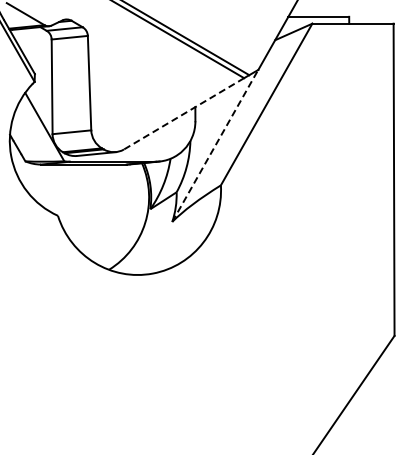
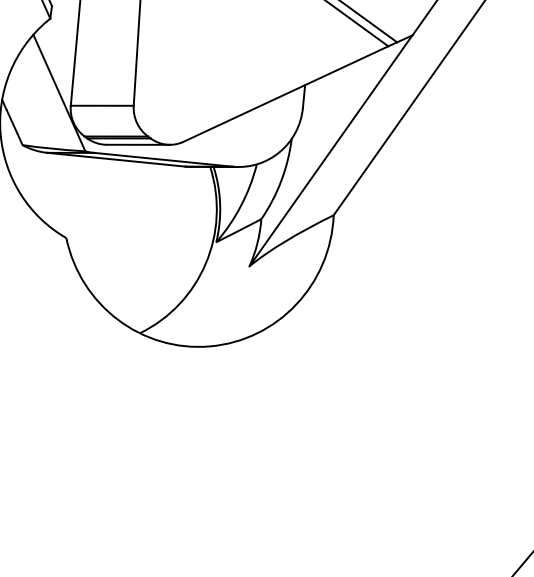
line: (184, 113) -> (286, 93), dashed -> solid
line: (215, 145) -> (331, 150), dashed -> solid

